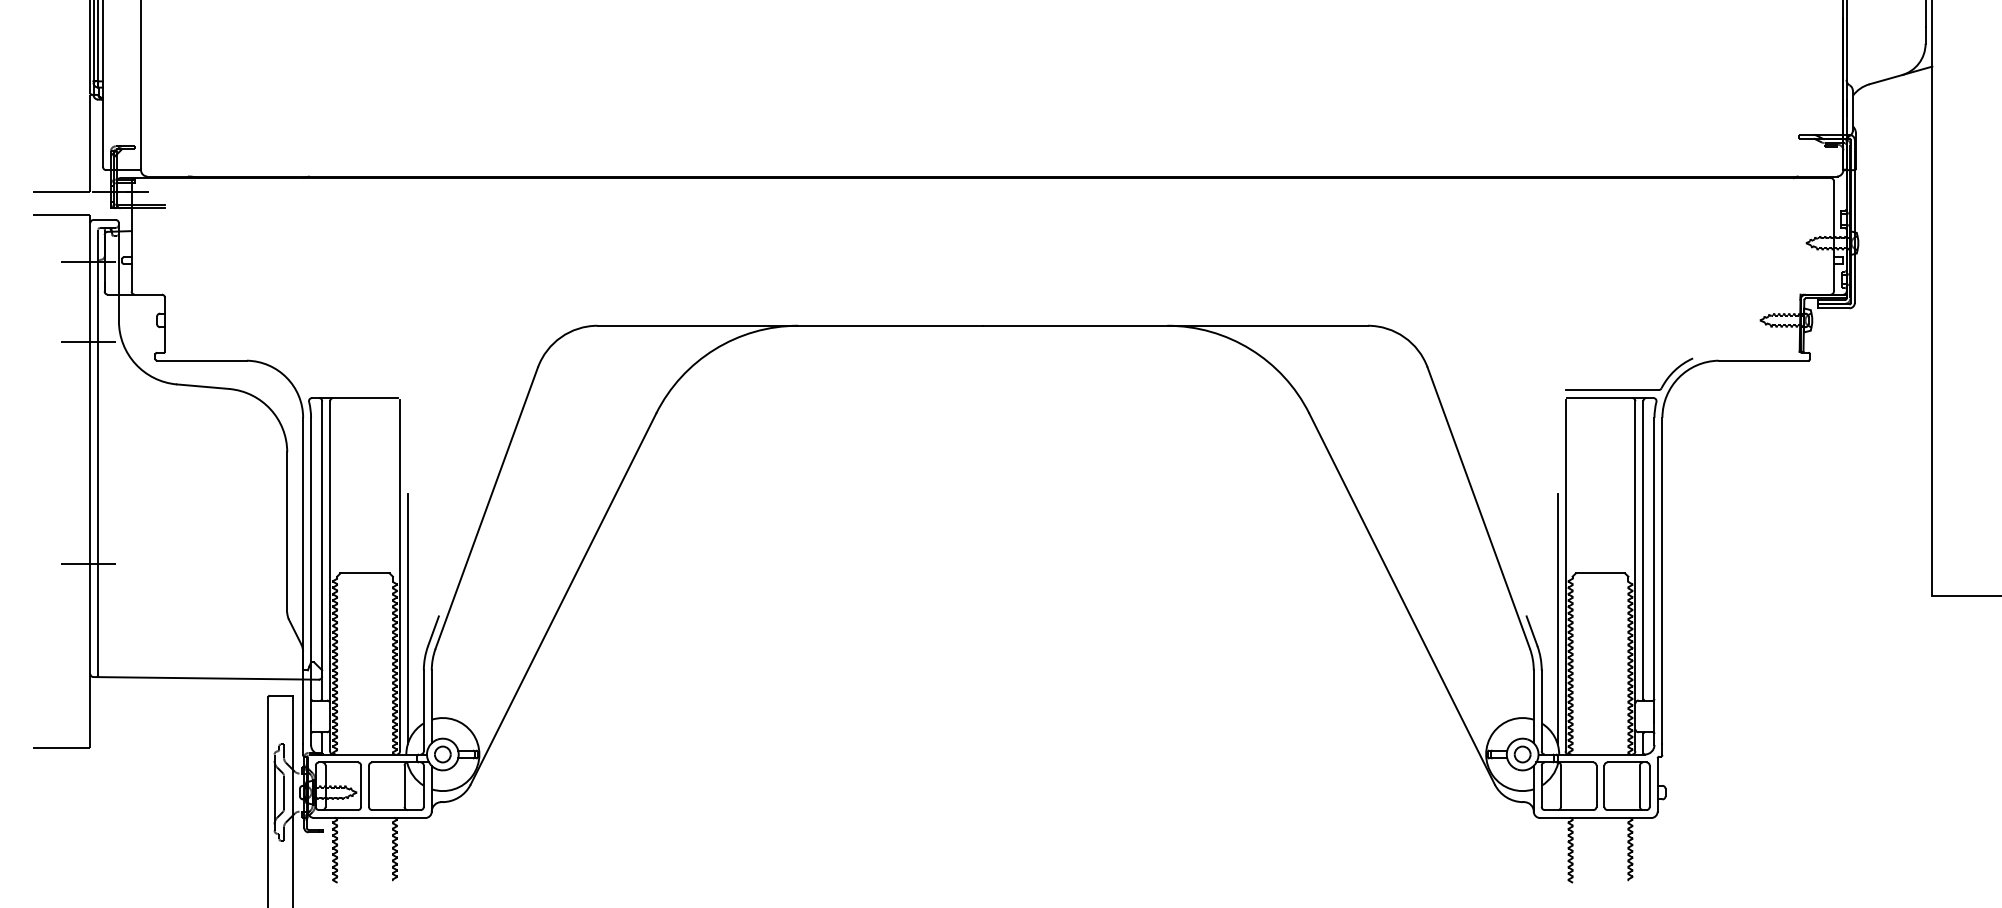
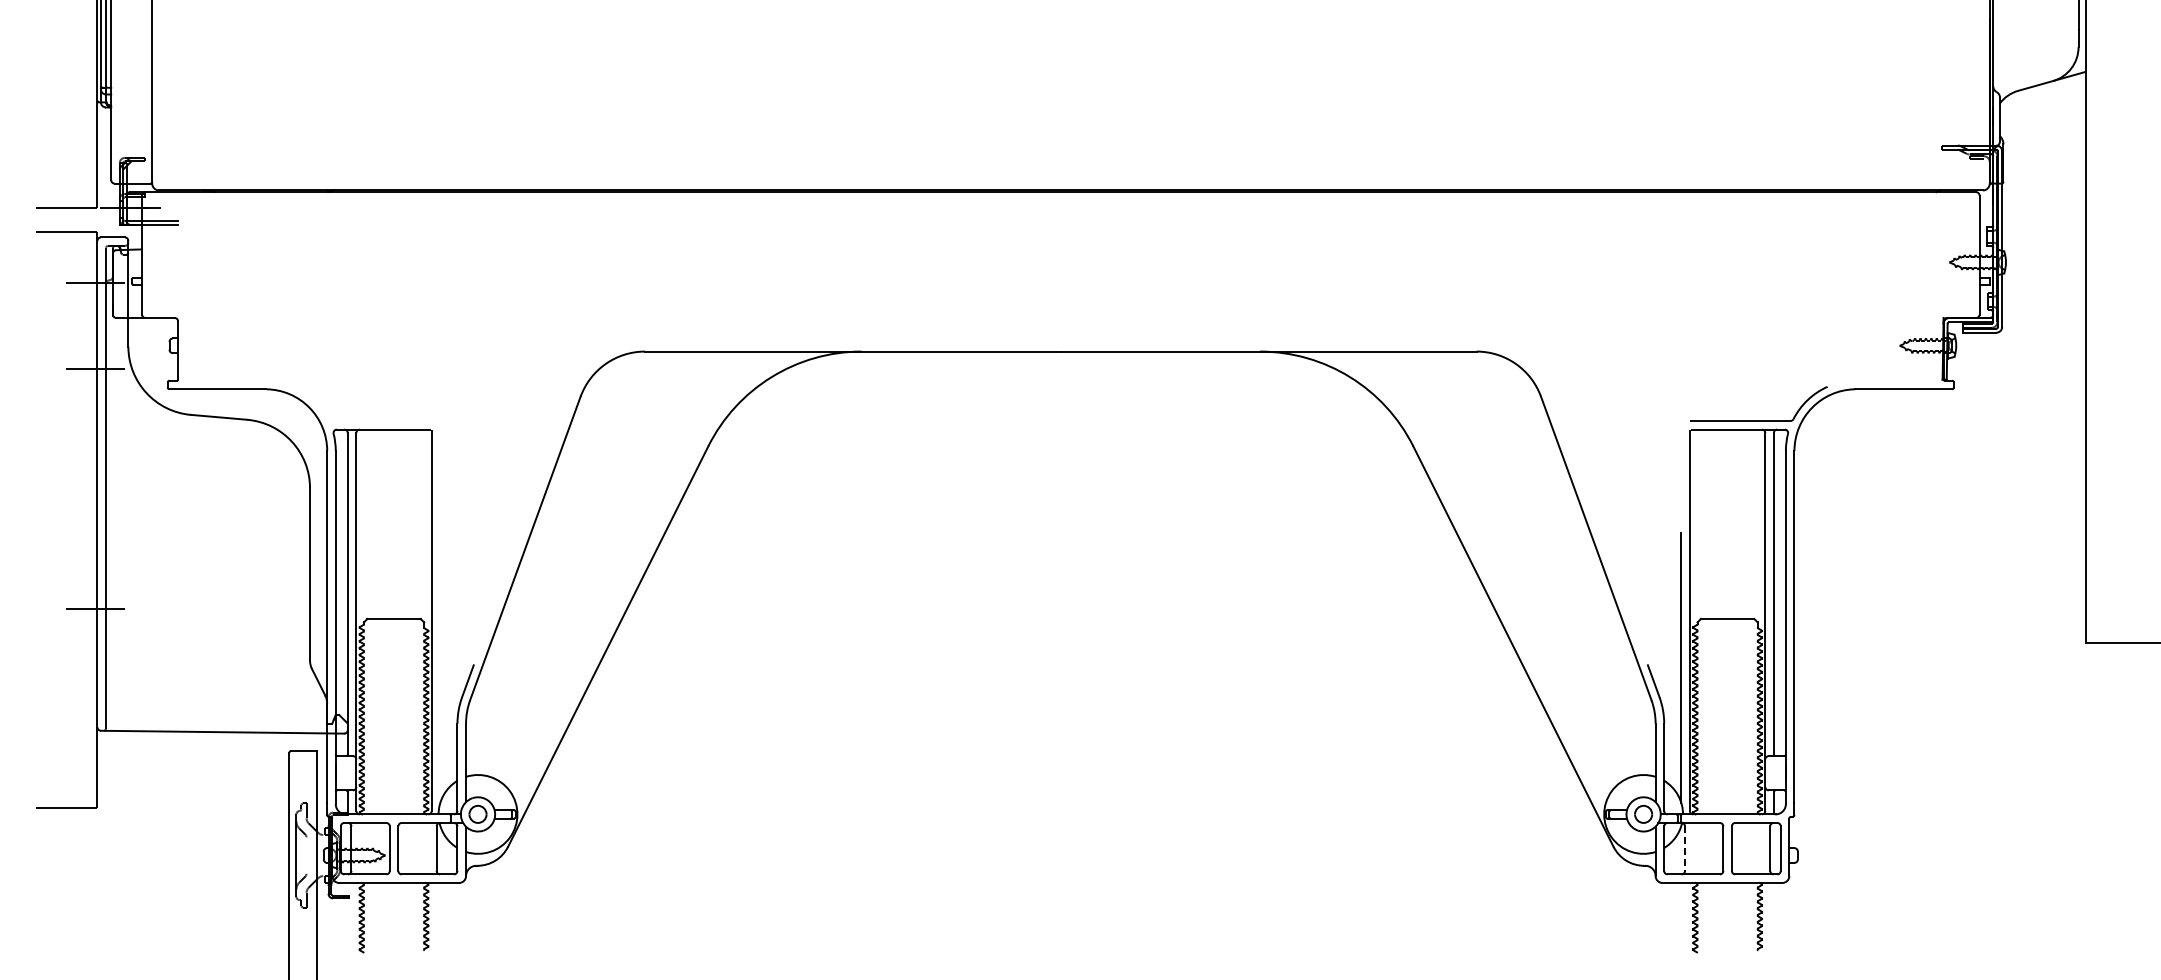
line: (408, 618) -> (440, 667), removed
line: (1561, 787) -> (1685, 849), solid -> dashed
line: (283, 792) -> (306, 855), removed

